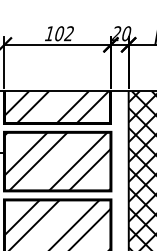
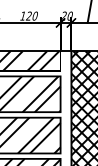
text: (63, 32) -> (31, 15), 102 -> 120

